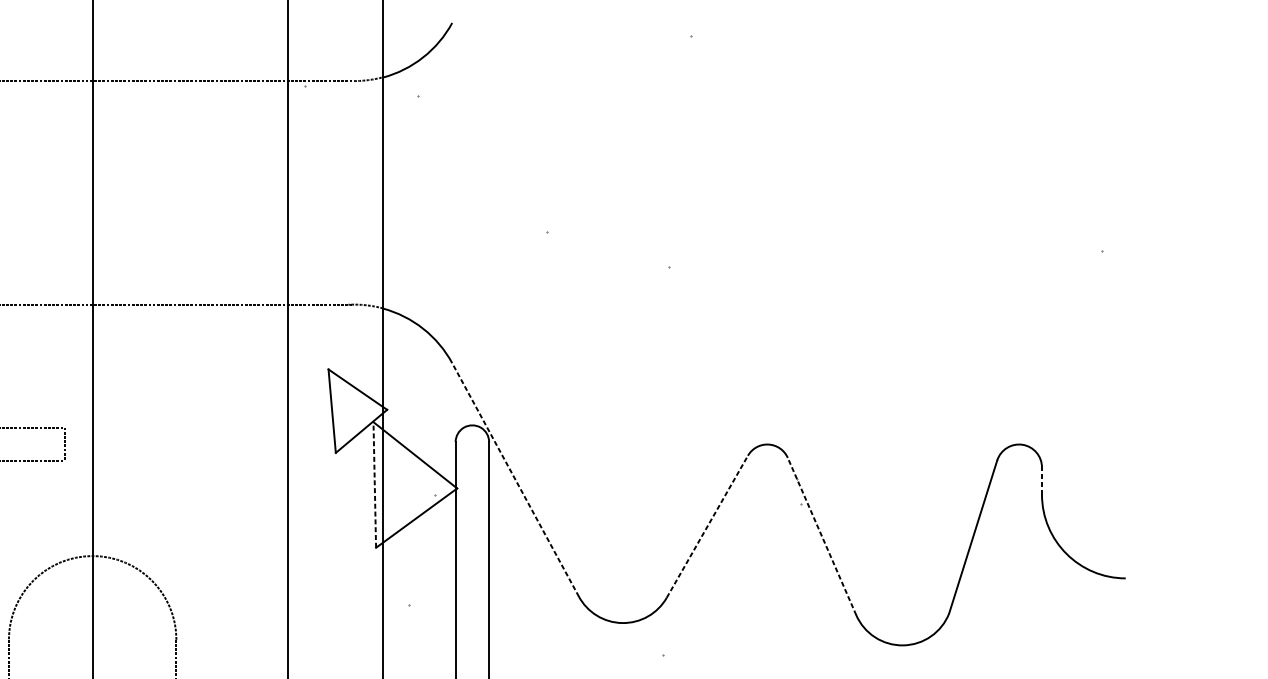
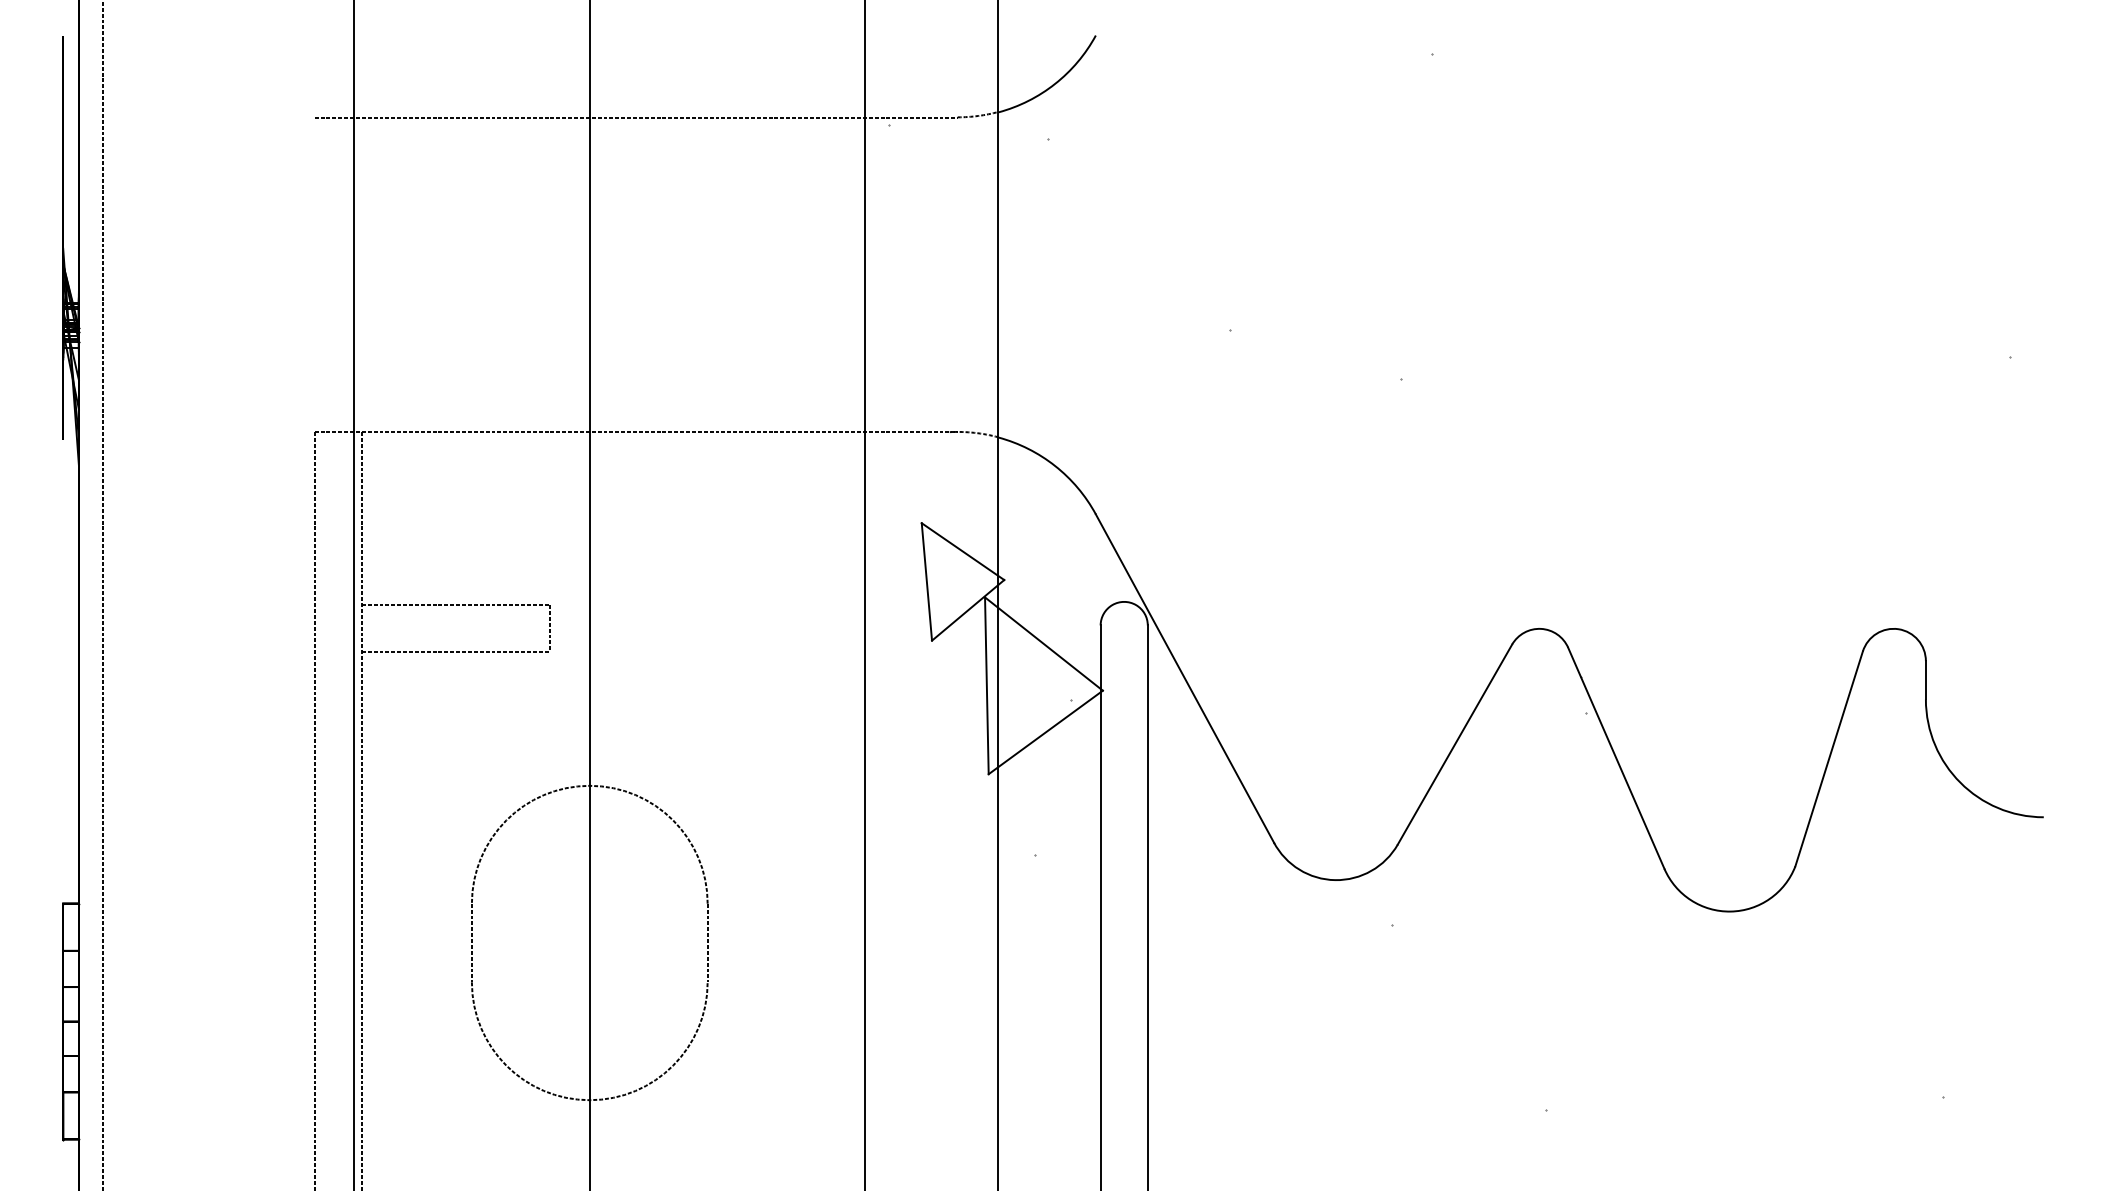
line: (515, 479) -> (1184, 678), dashed -> solid
line: (1041, 480) -> (1925, 679), dashed -> solid
line: (374, 484) -> (986, 685), dashed -> solid
line: (707, 526) -> (1455, 744), dashed -> solid
line: (822, 536) -> (1616, 758), dashed -> solid

